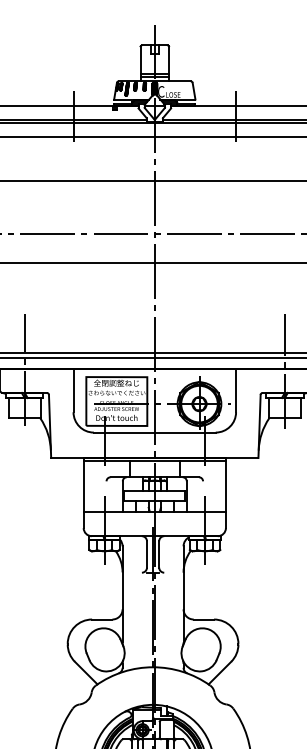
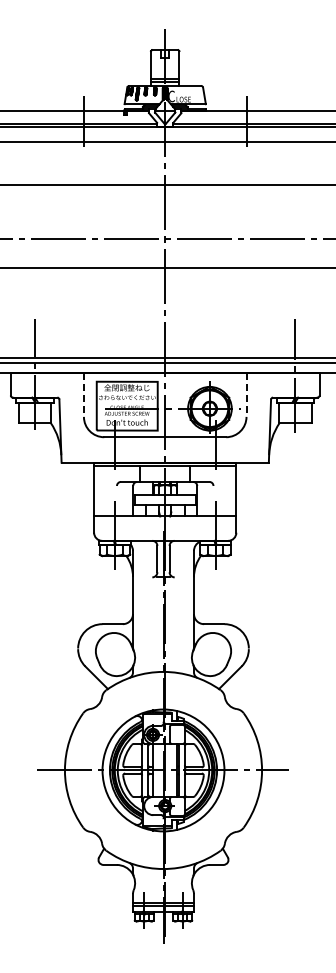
line: (73, 390) -> (83, 395), solid -> dashed
line: (236, 390) -> (246, 395), solid -> dashed

